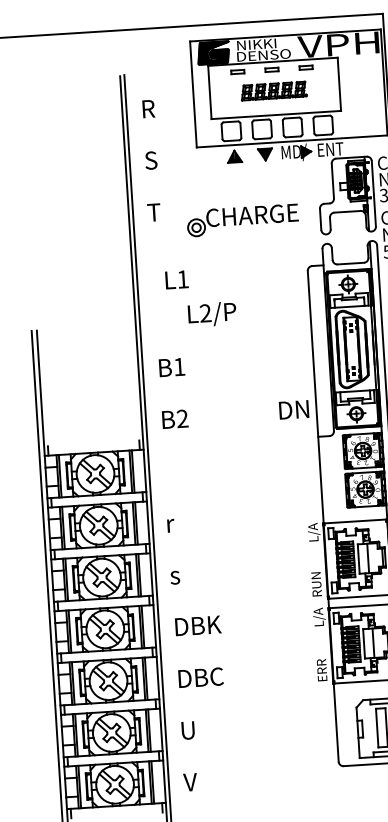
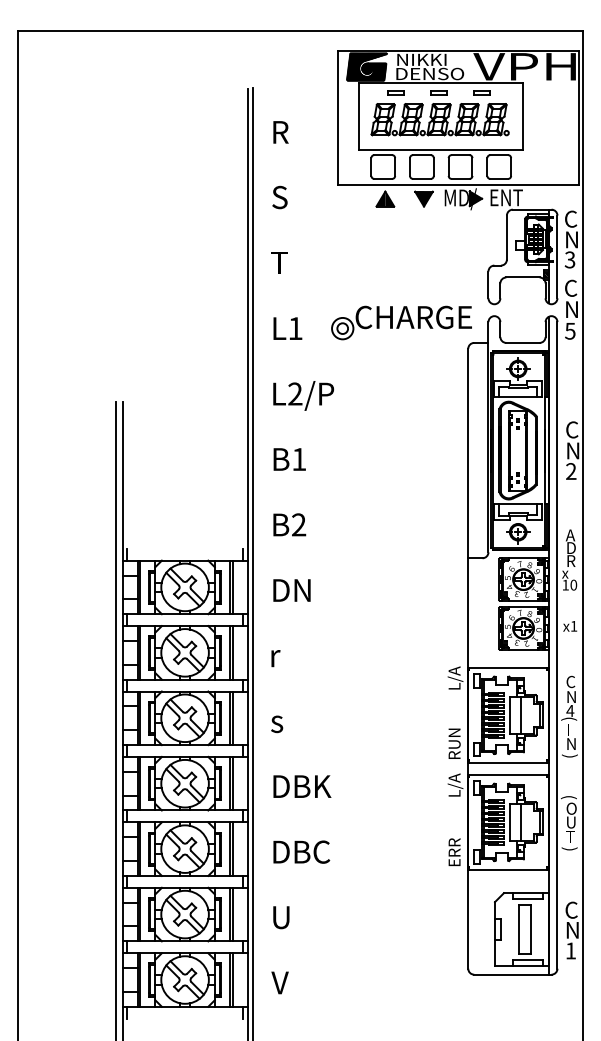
part: (273, 90) -> (439, 119), size x1.67
part: (242, 219) -> (401, 322), moved
text: (176, 279) -> (287, 328), moved
text: (212, 314) -> (303, 395), moved
text: (293, 409) -> (291, 590), moved

